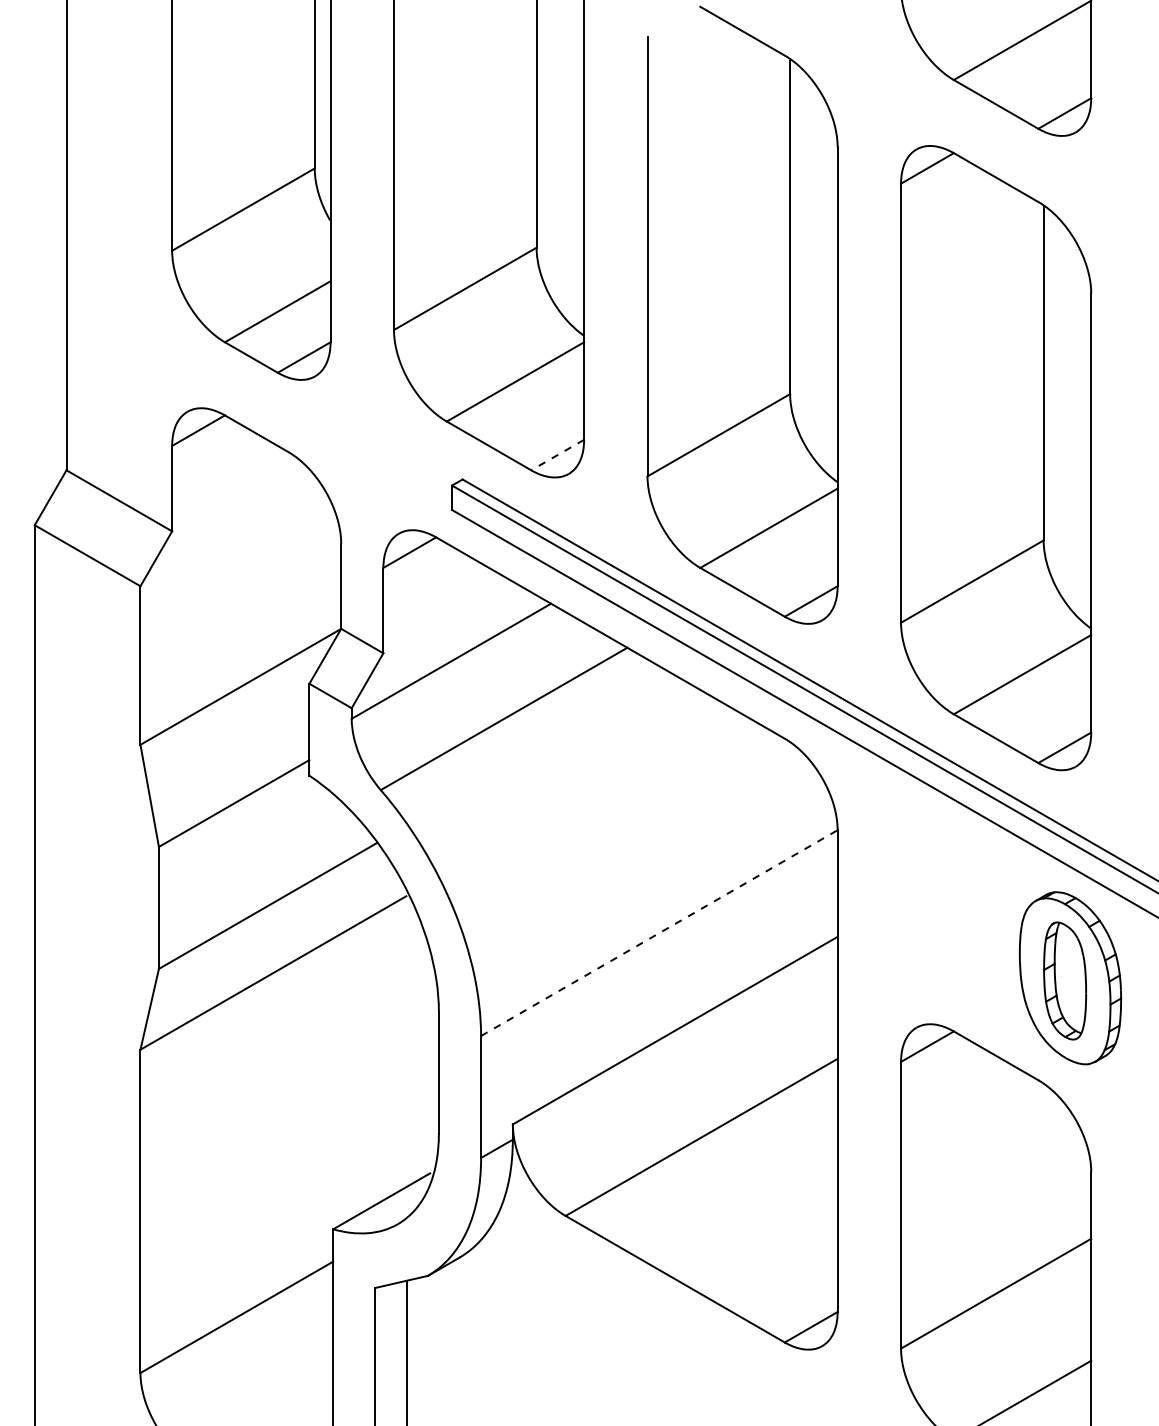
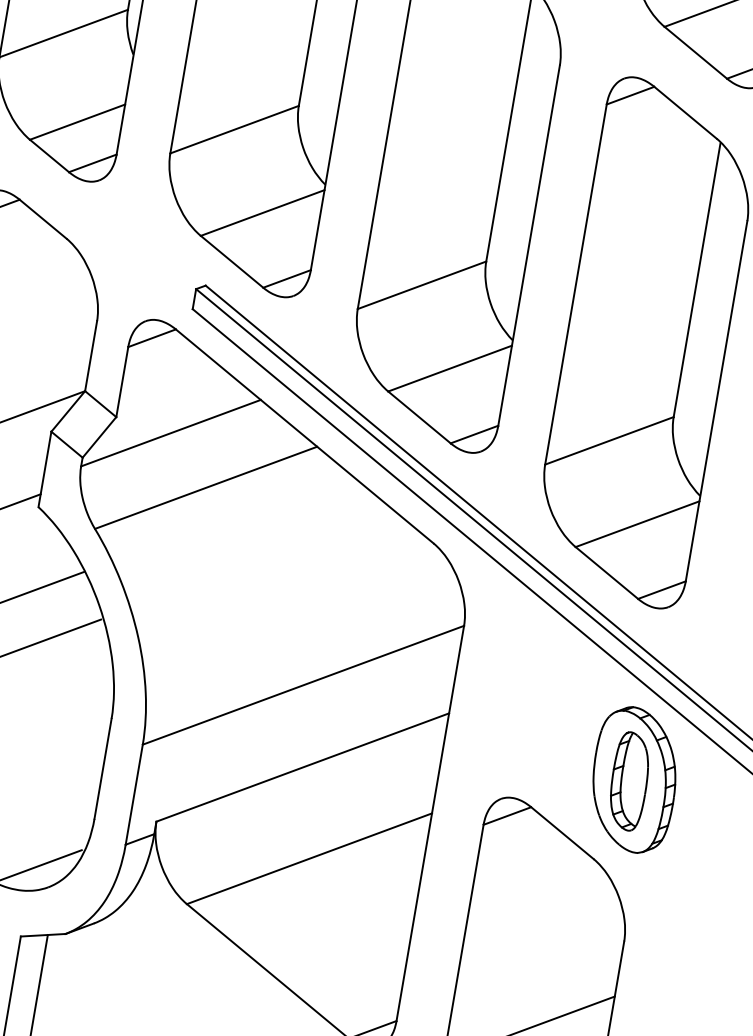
line: (557, 455) -> (286, 279), dashed -> solid
line: (659, 933) -> (303, 685), dashed -> solid

